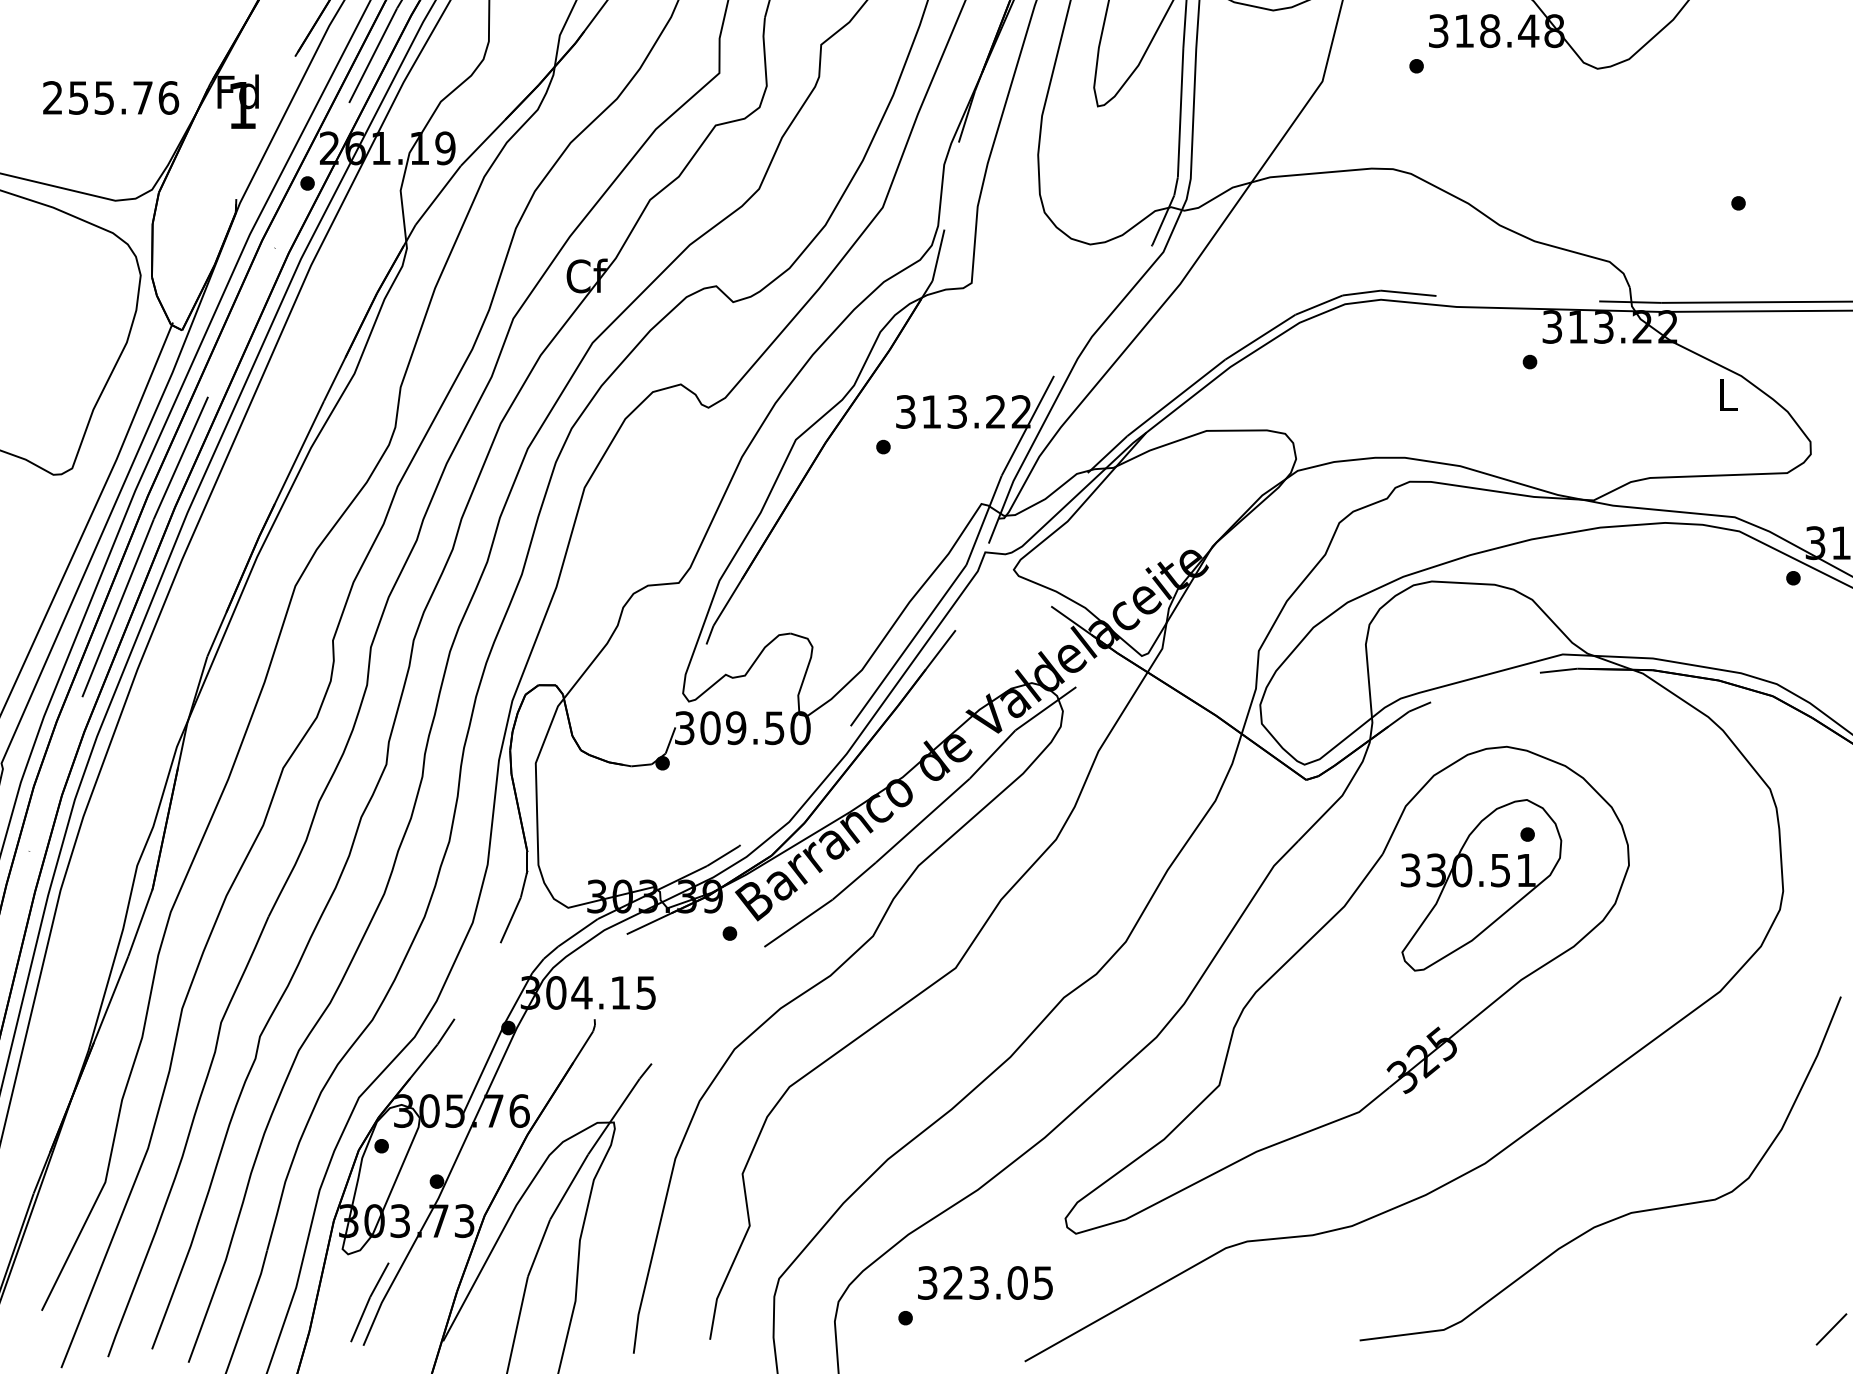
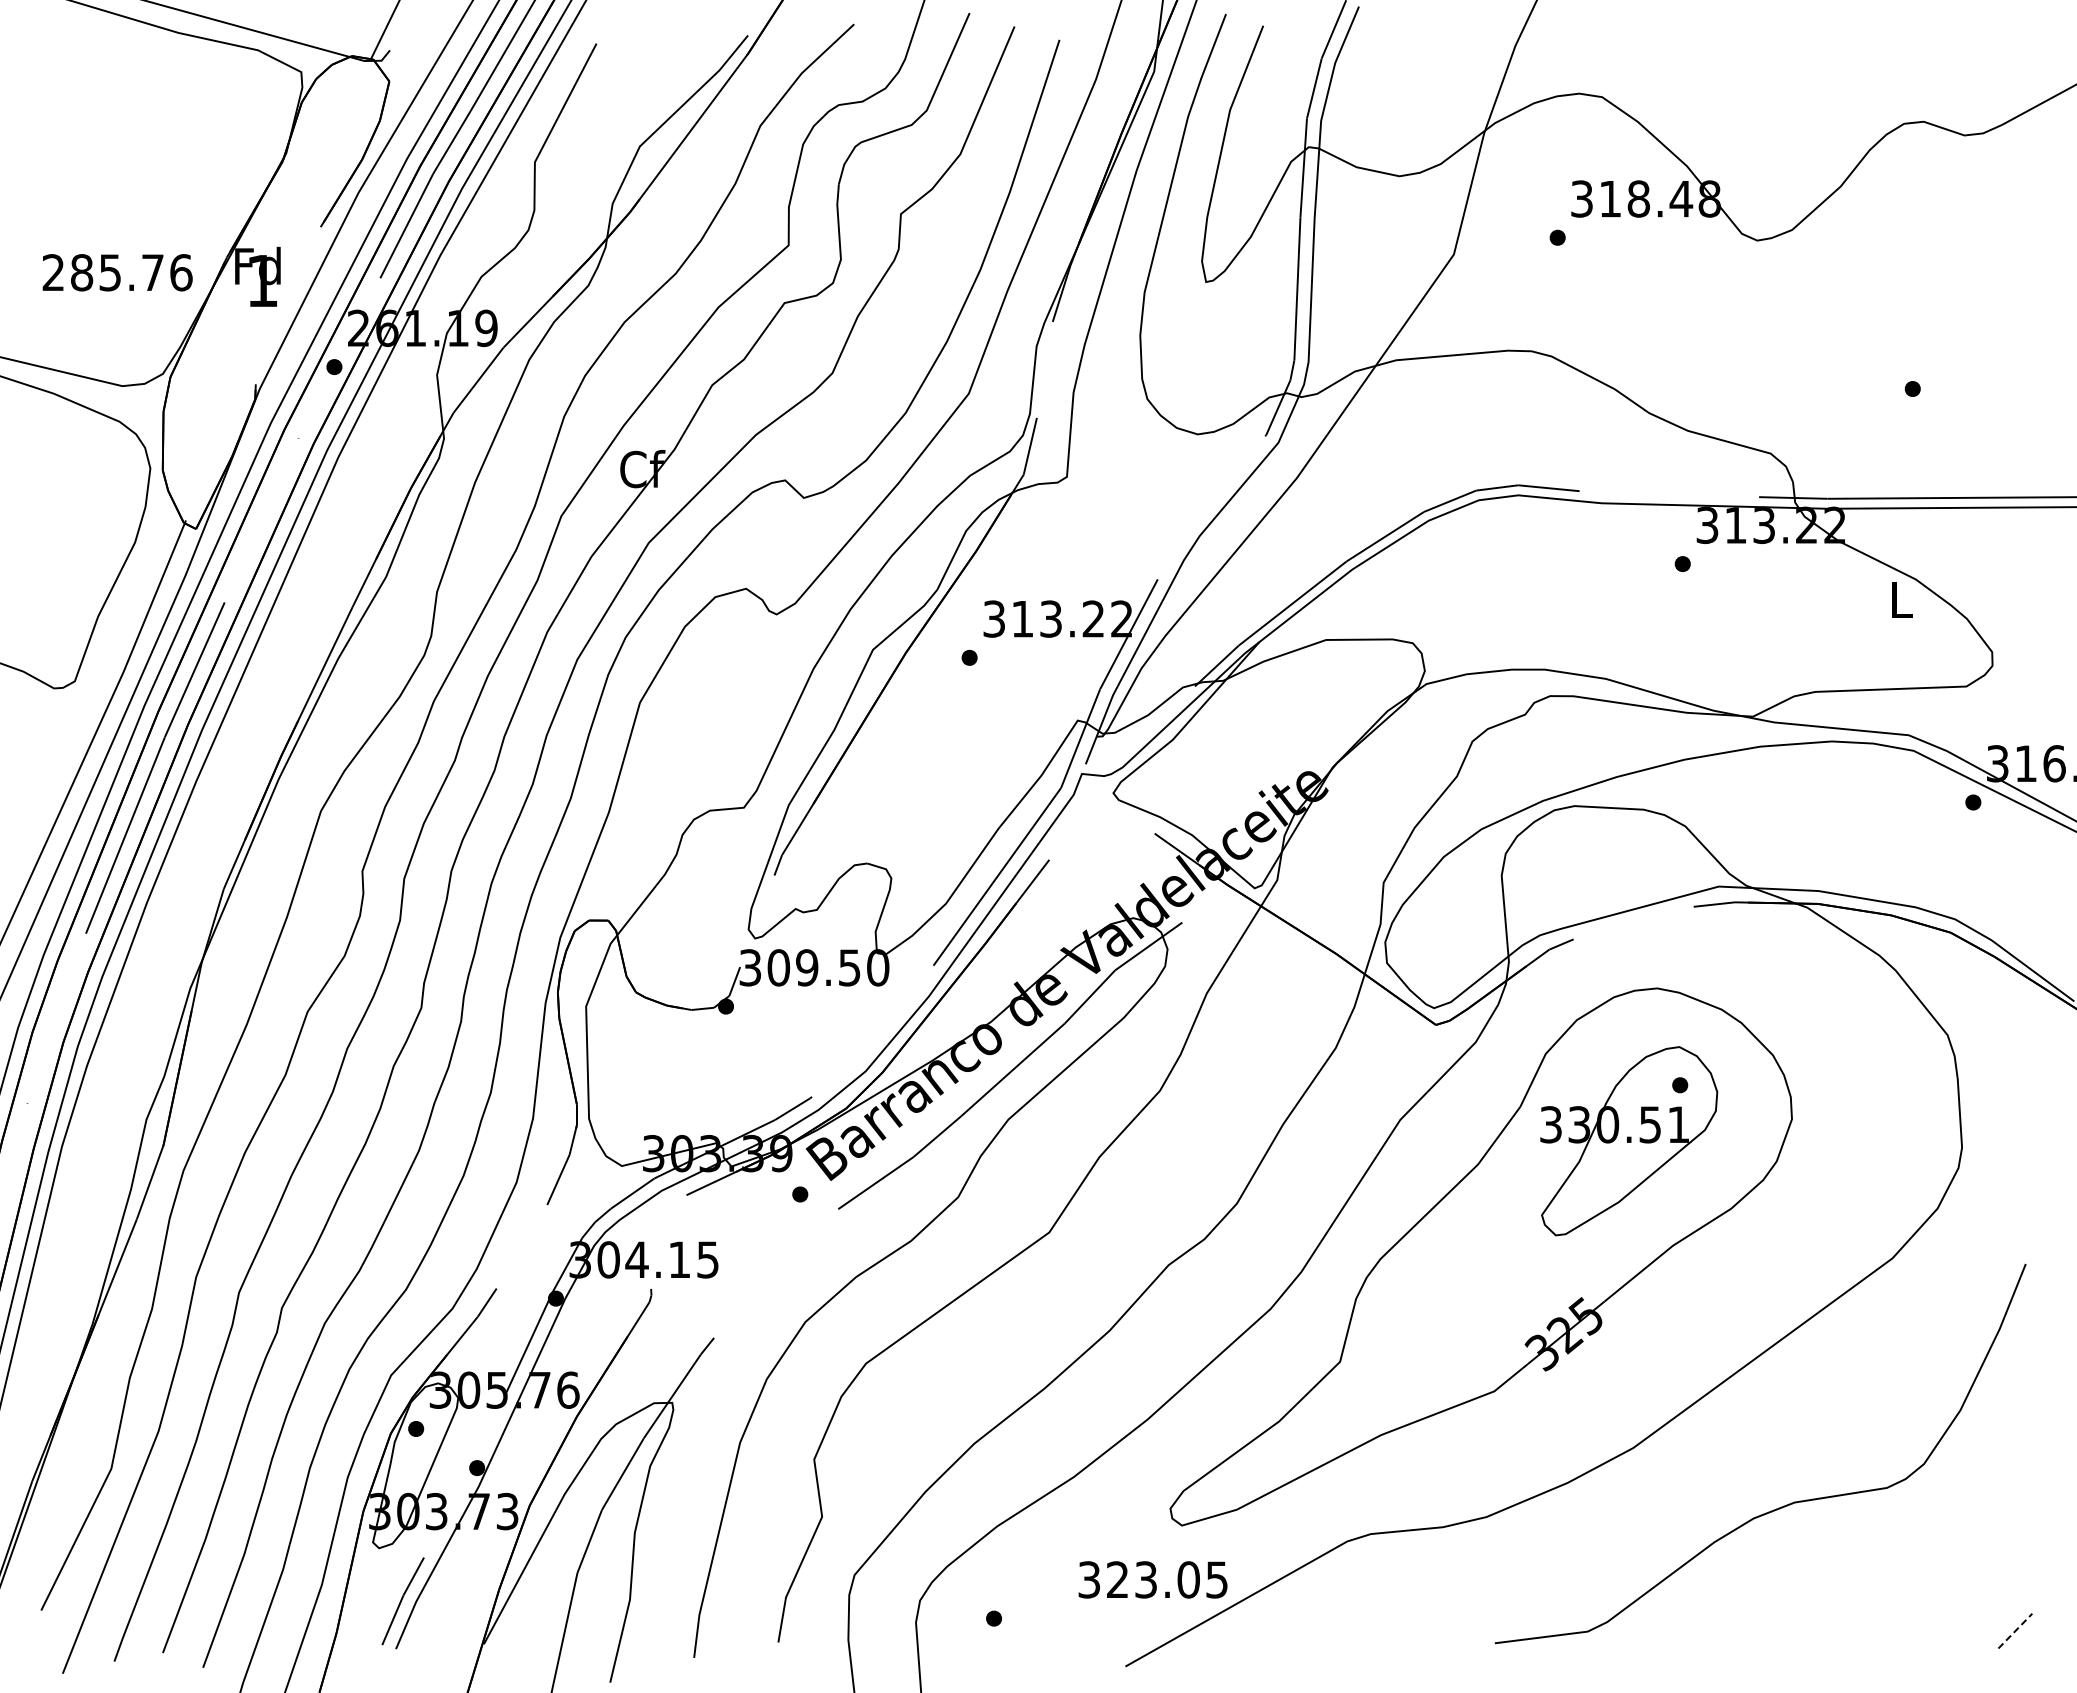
text: (79, 97) -> (82, 272), 255.76 -> 285.76
text: (984, 1282) -> (1152, 1579), moved
line: (1831, 1328) -> (2015, 1630), solid -> dashed

